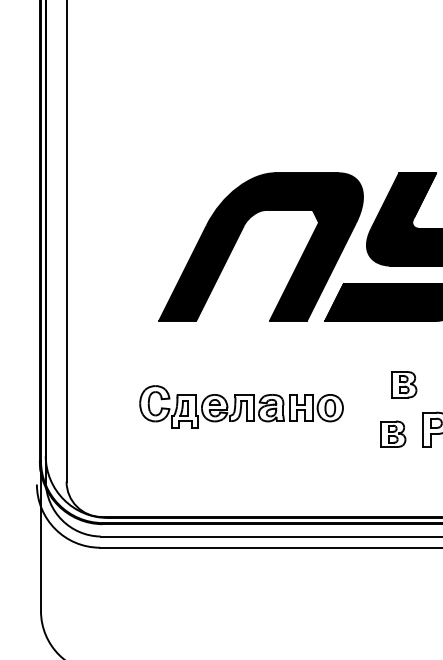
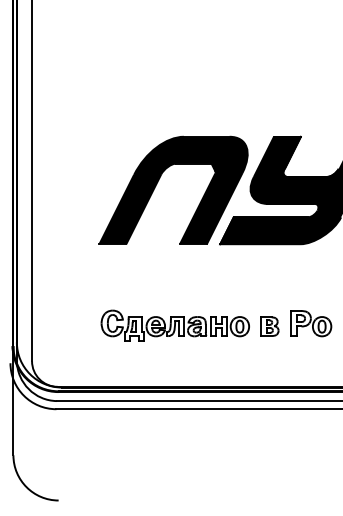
part: (403, 384) -> (277, 290), removed
part: (240, 406) -> (174, 325), moved

